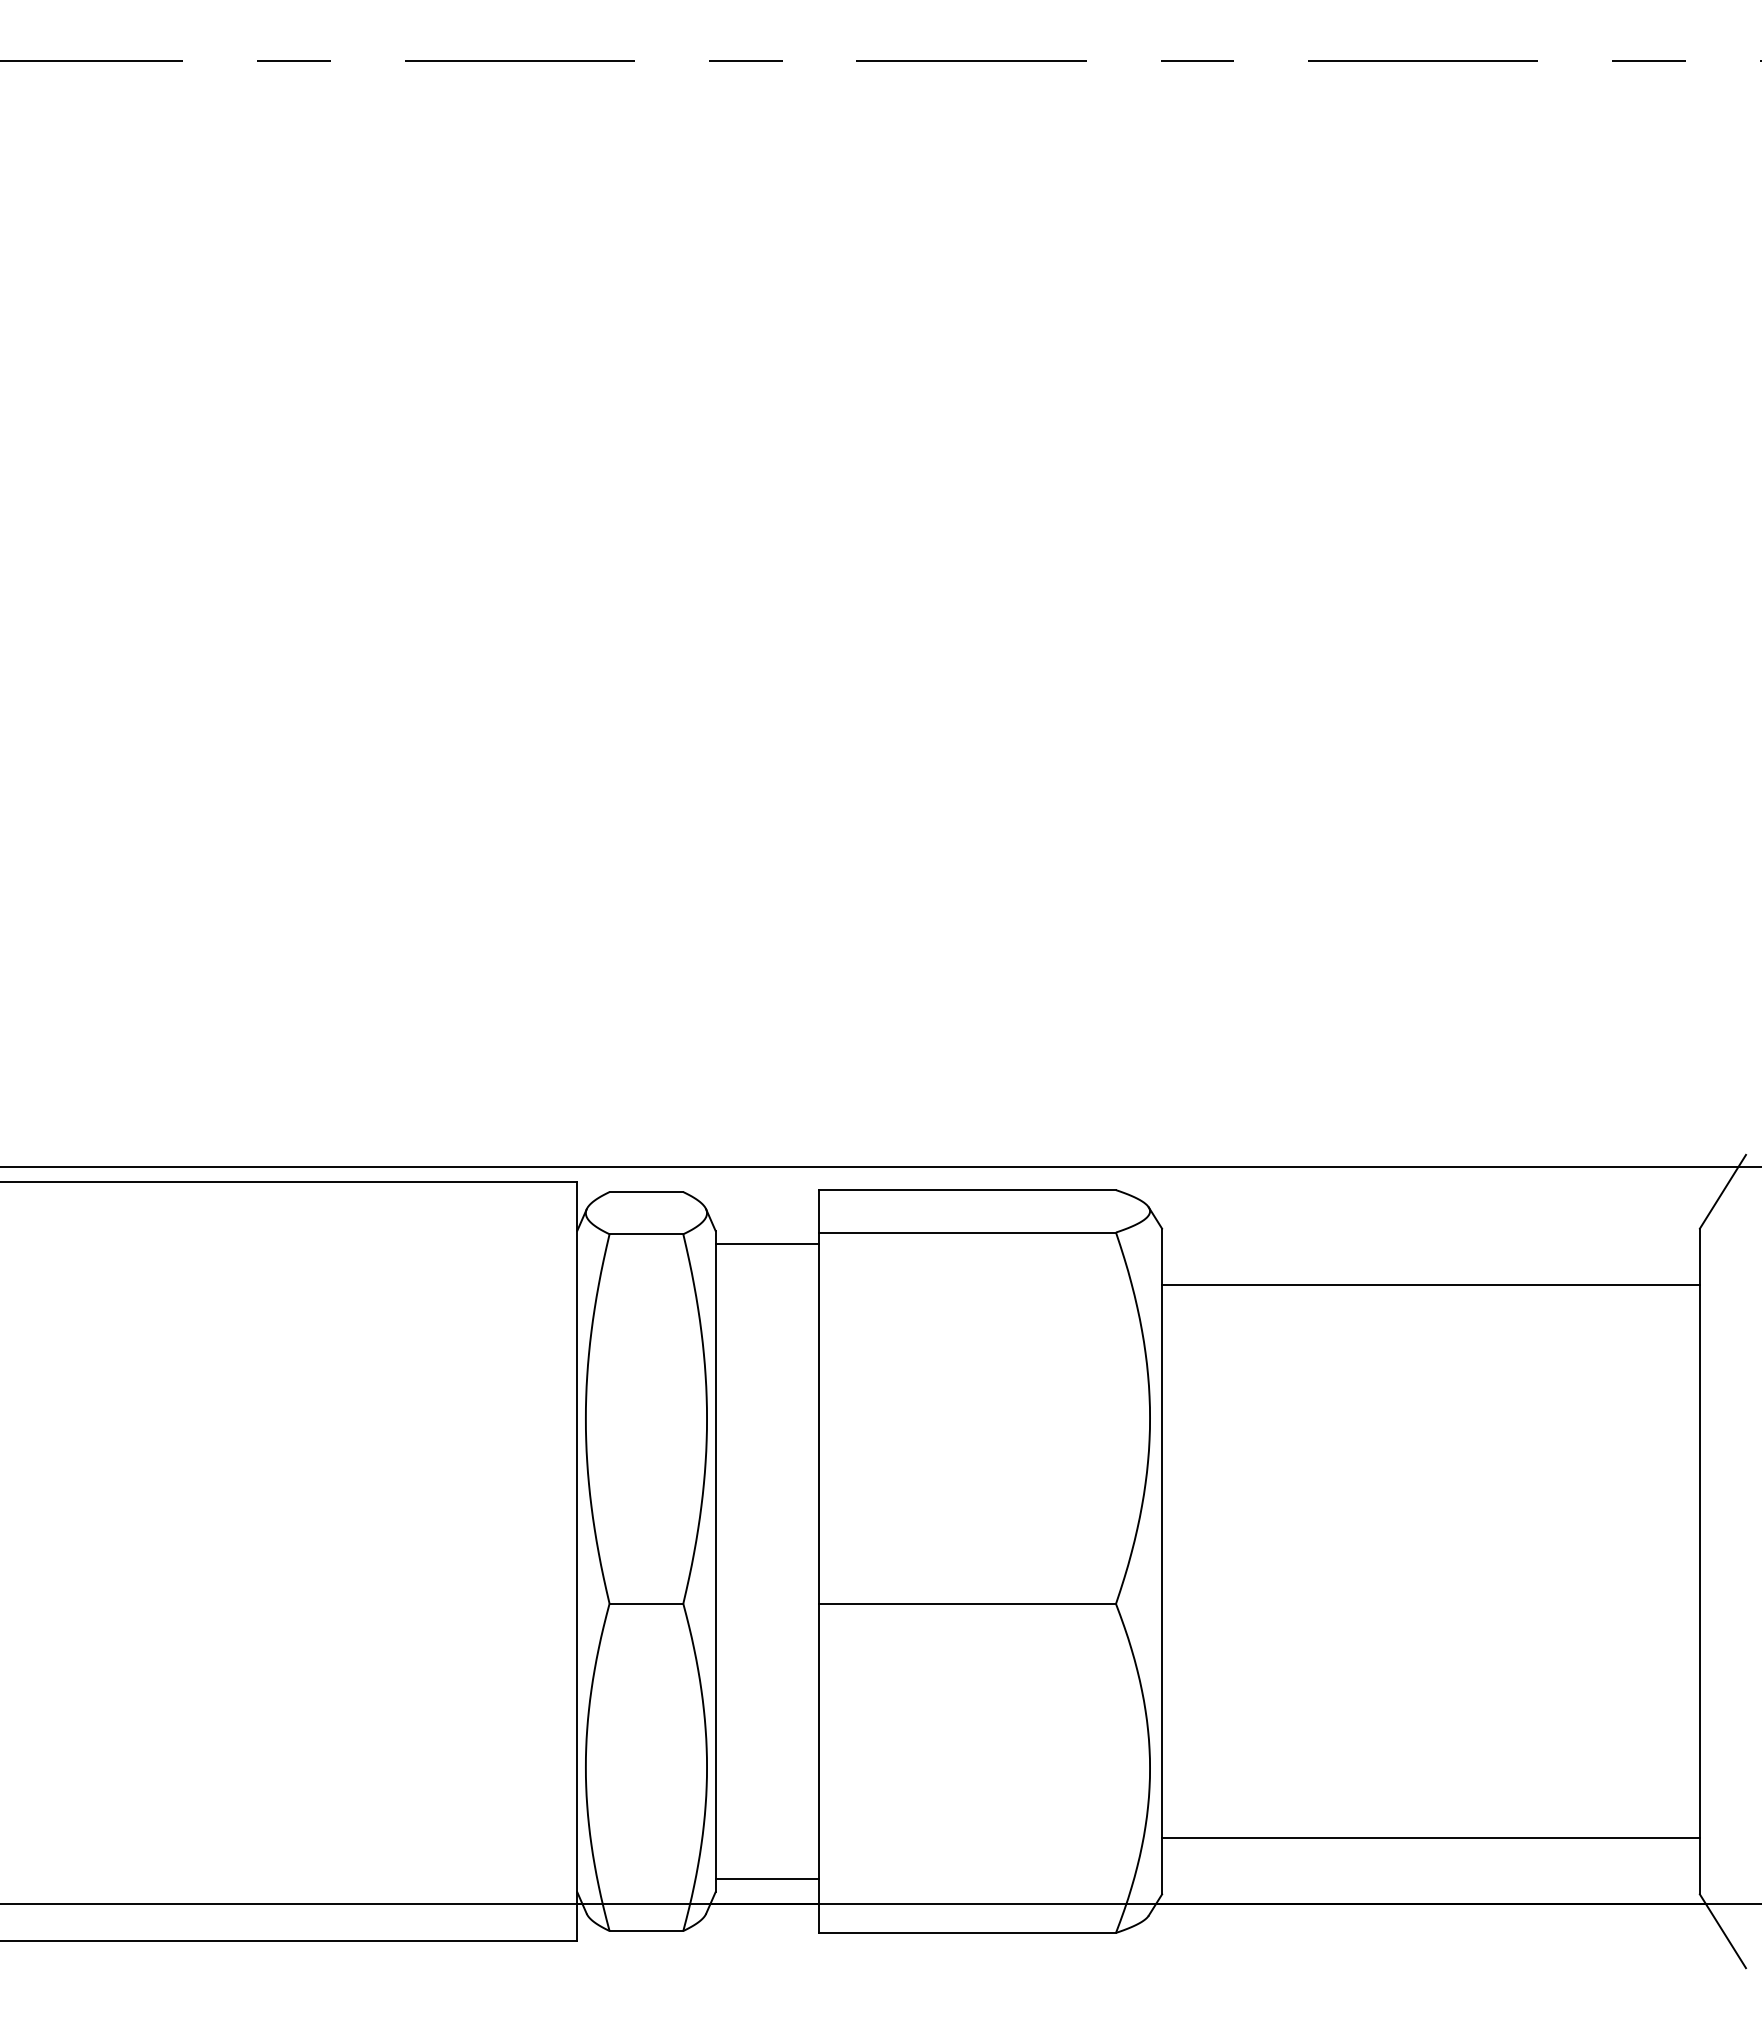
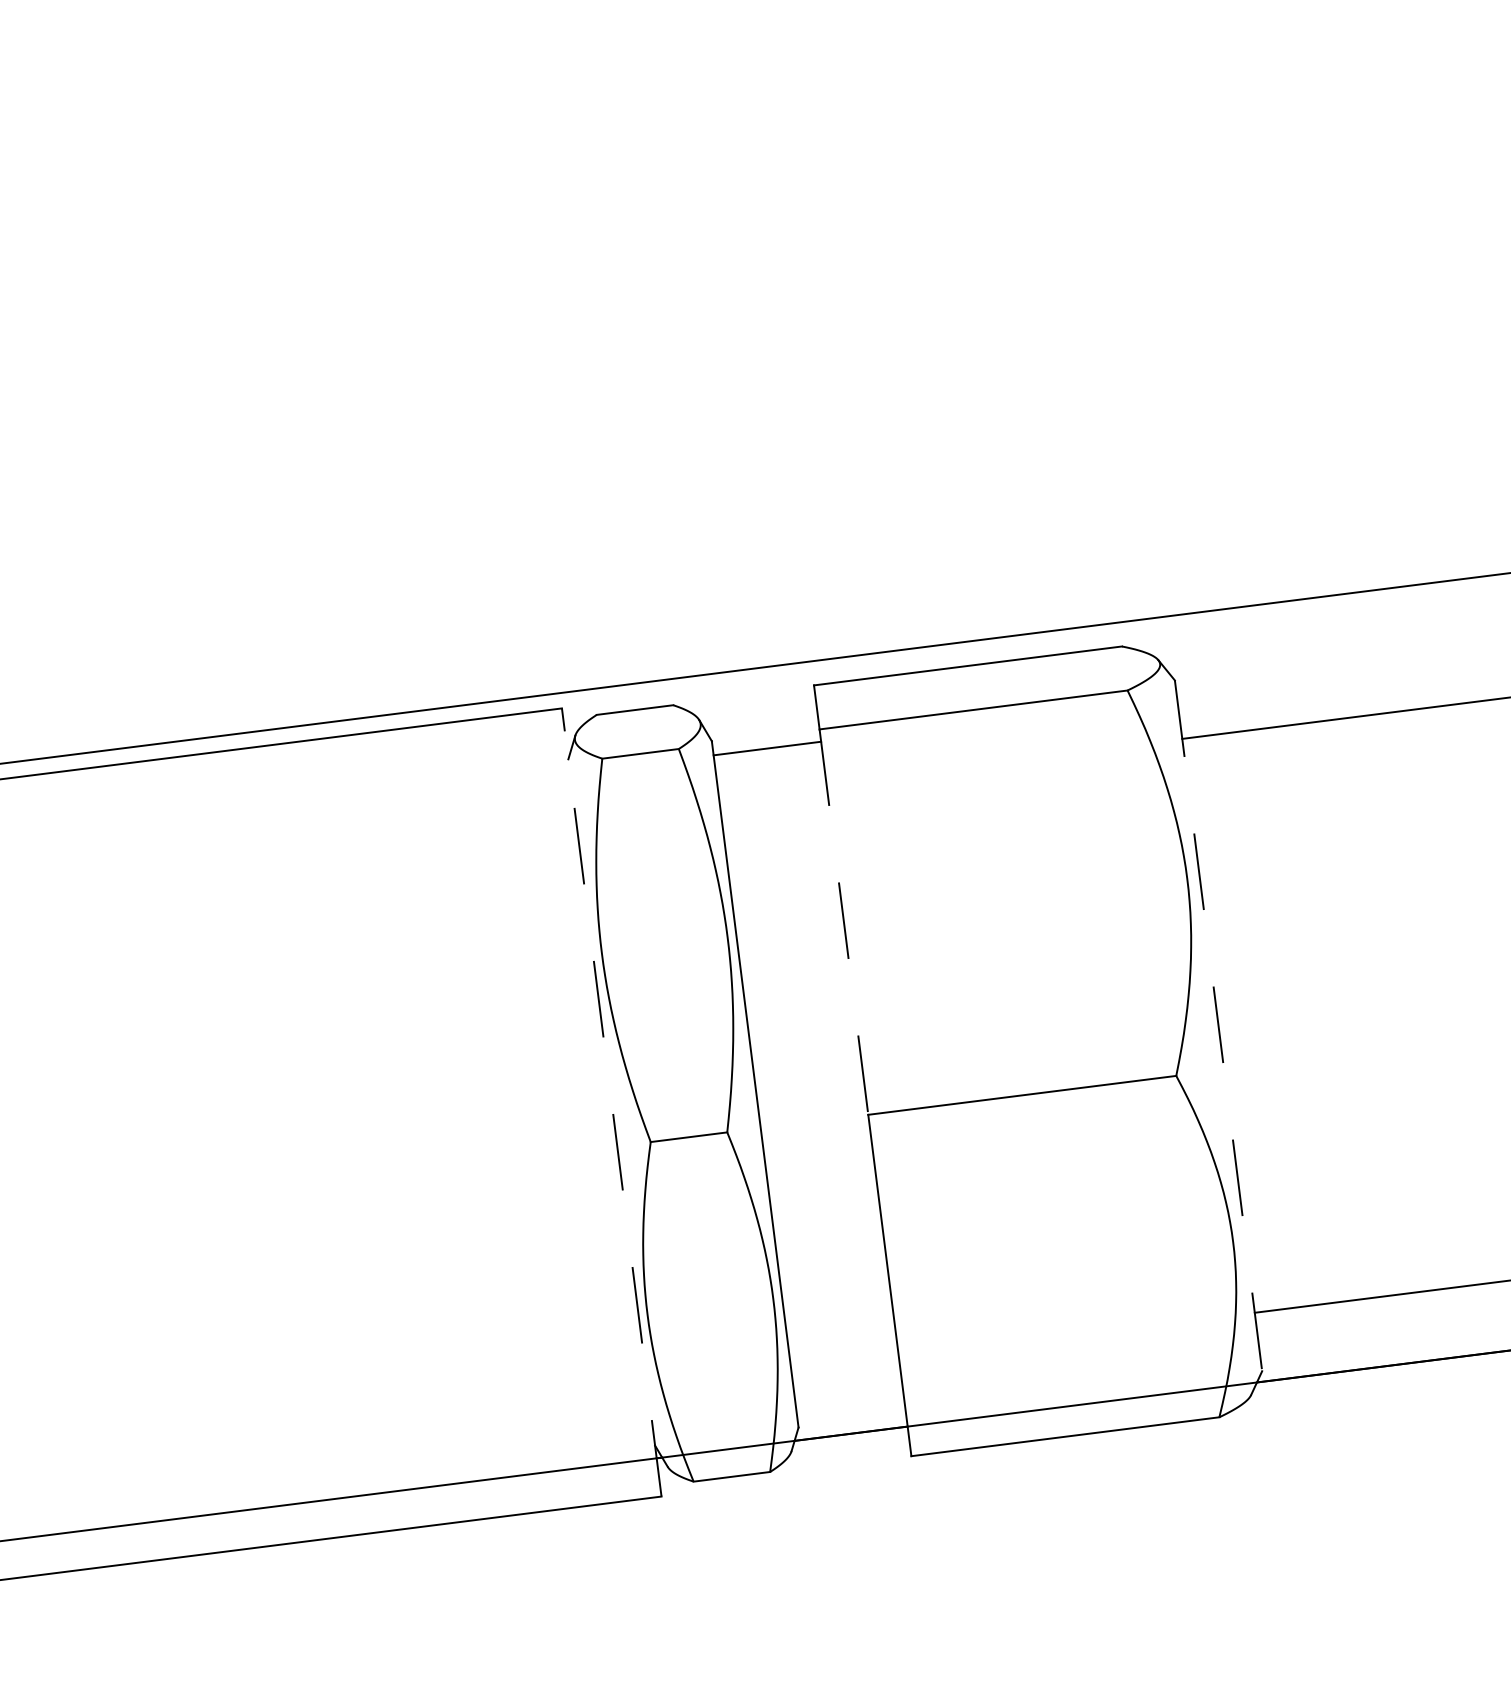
line: (819, 1418) -> (844, 922), solid -> dashed
line: (577, 1561) -> (611, 1102), solid -> dashed
line: (1162, 1561) -> (1218, 1025), solid -> dashed
line: (767, 1878) -> (850, 1406), removed

